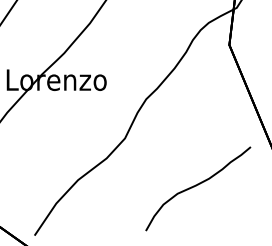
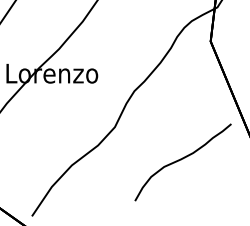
curve: (196, 186) -> (181, 160), moved

